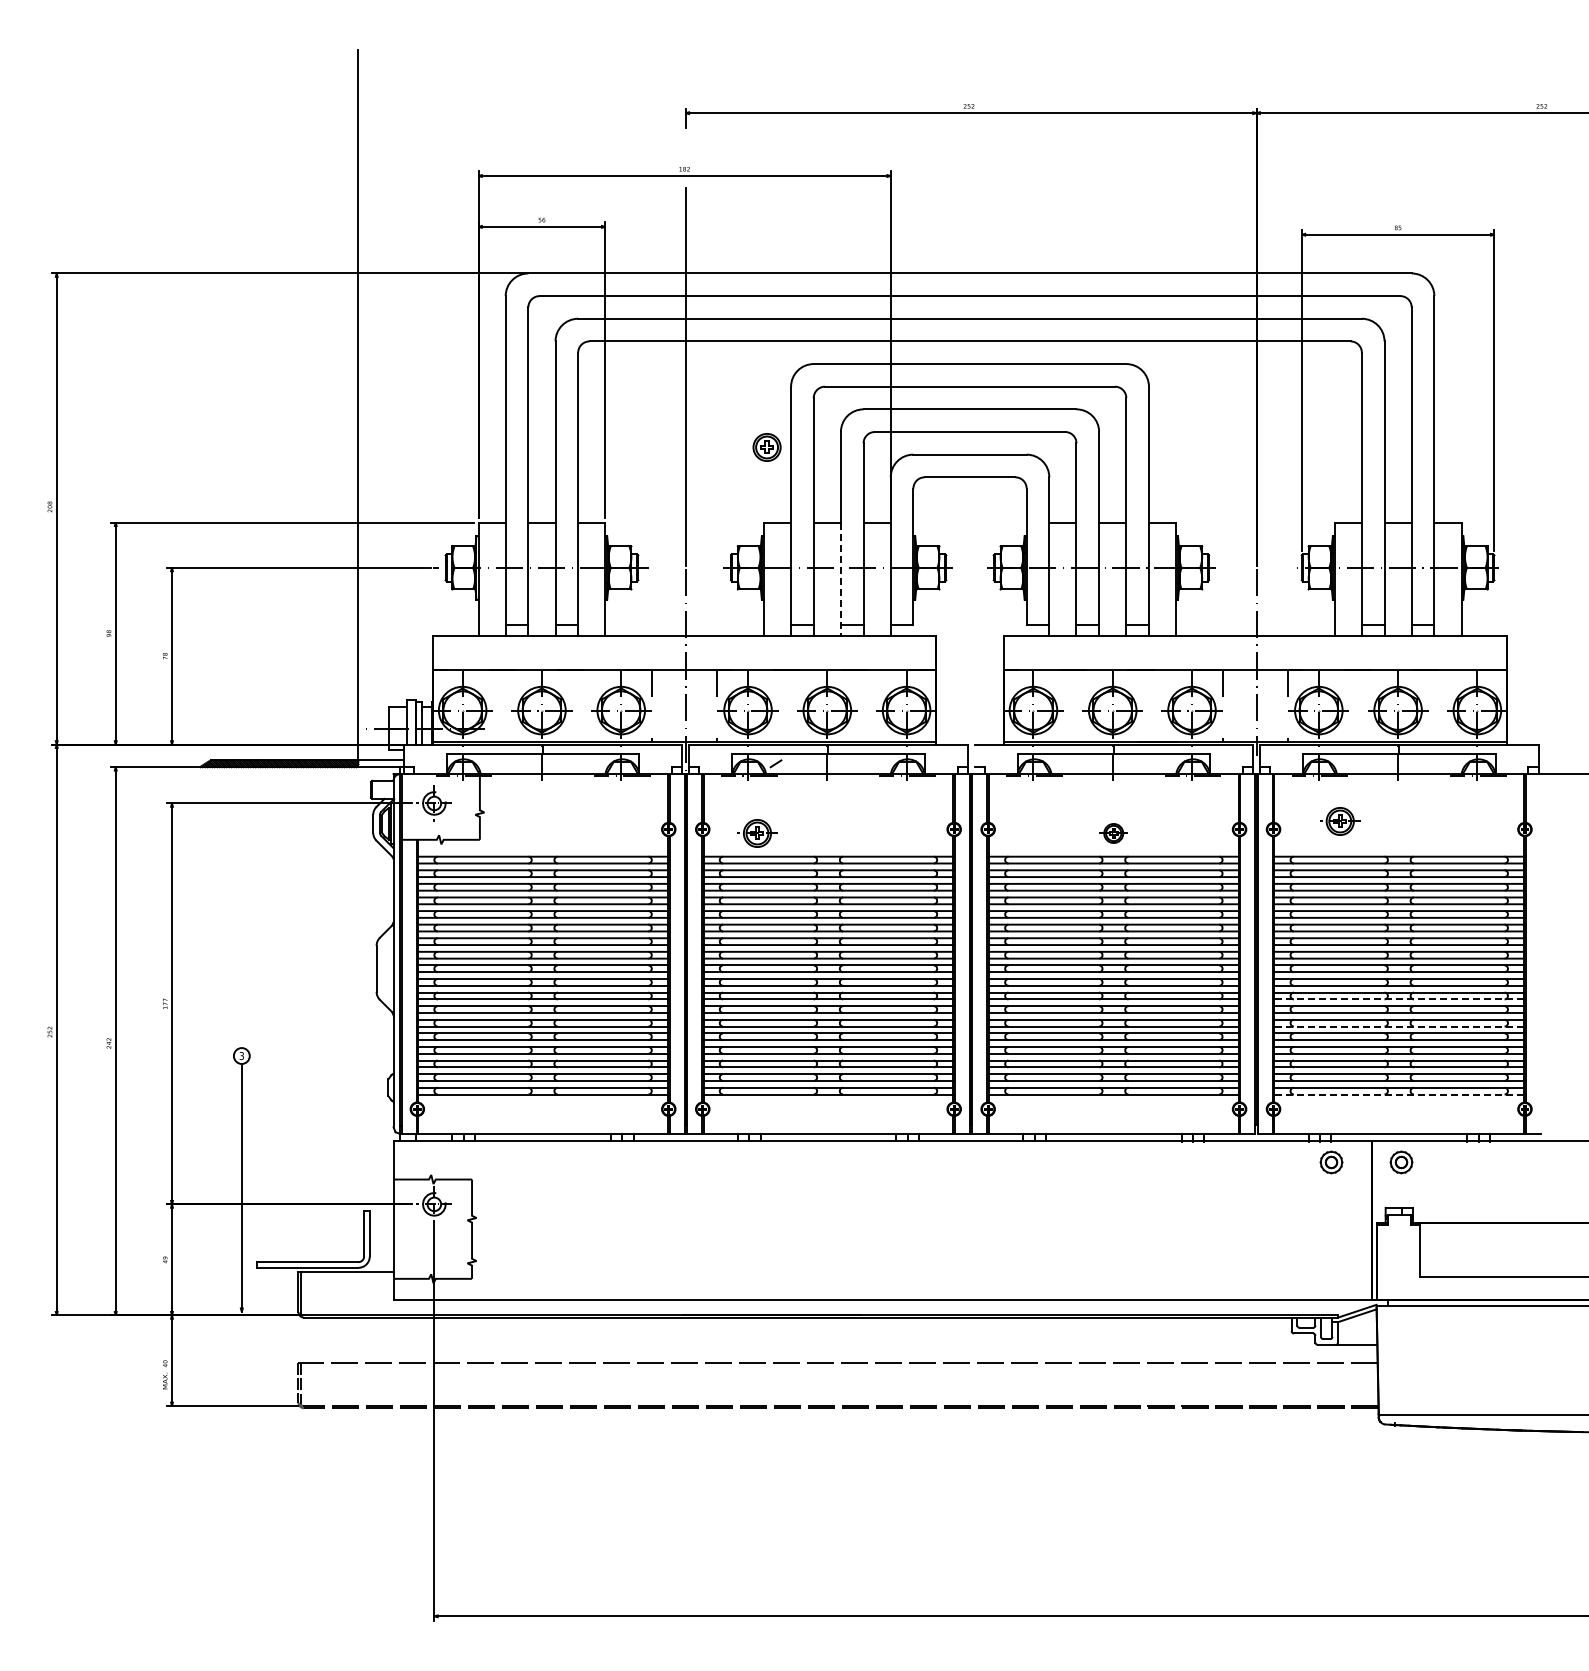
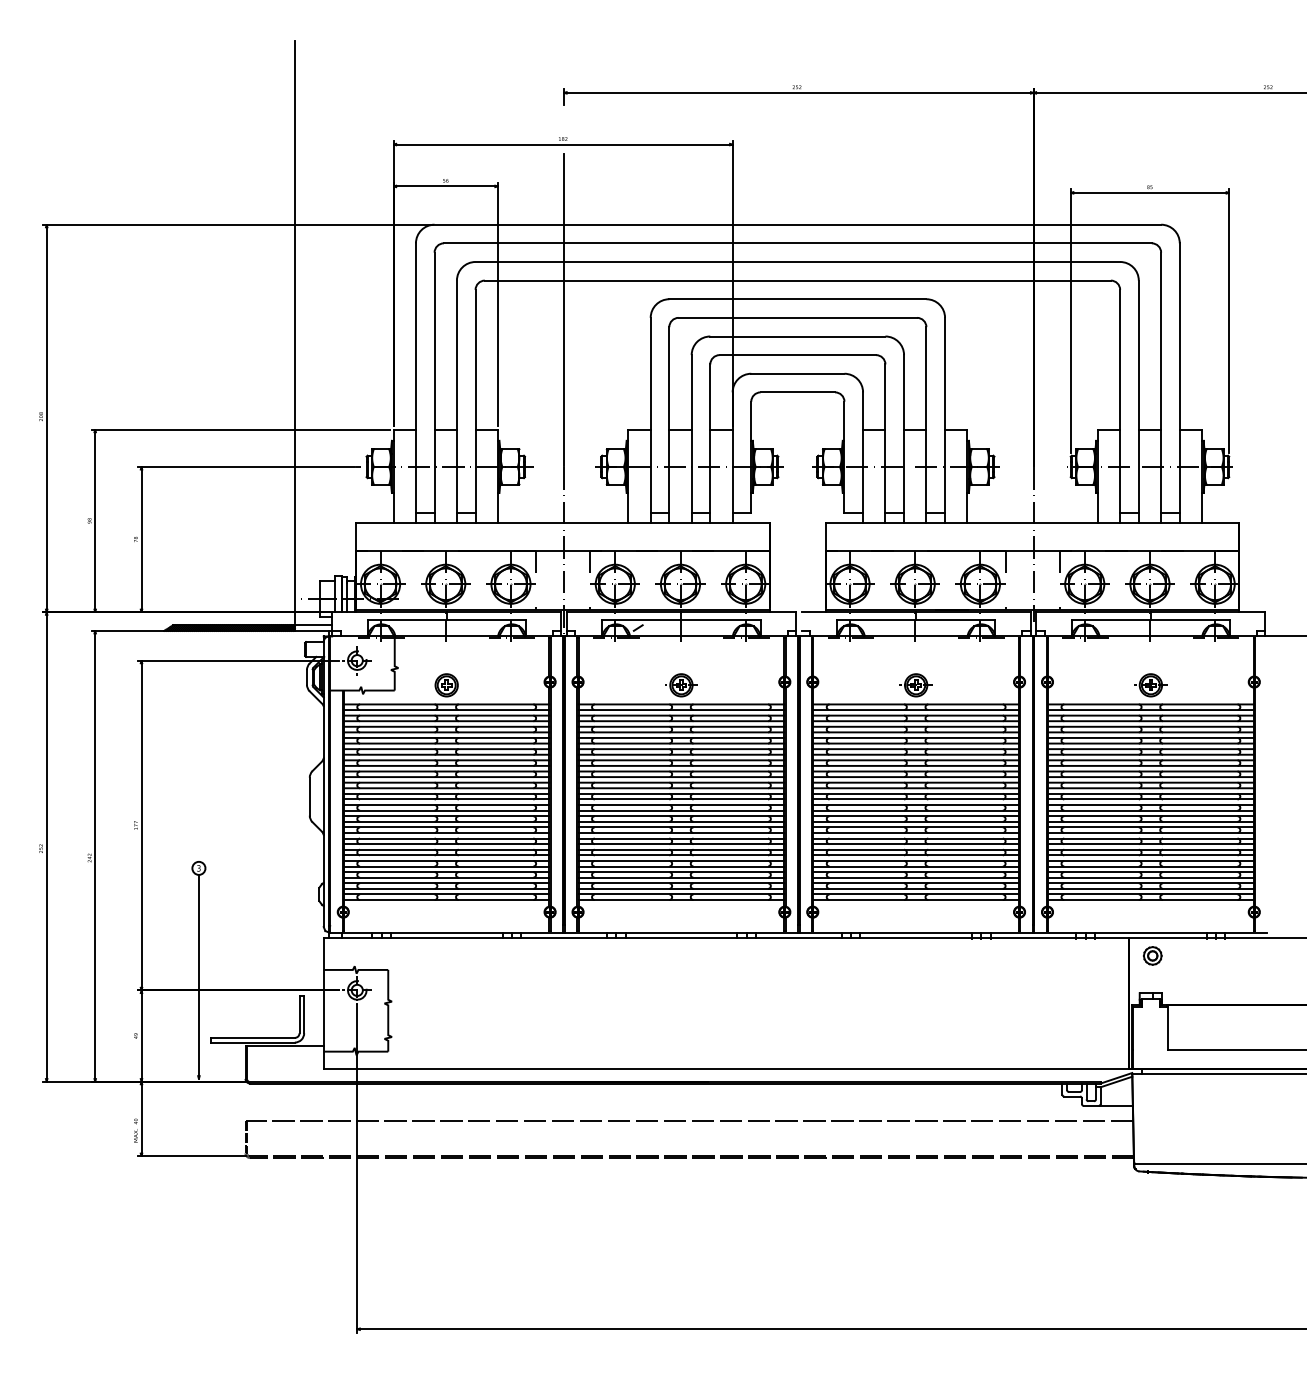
part: (766, 447) -> (446, 685), moved
line: (840, 579) -> (691, 476), dashed -> solid
part: (1340, 821) -> (1151, 685), moved
part: (757, 833) -> (681, 685), moved
part: (1113, 833) -> (915, 685), size x1.43
line: (1399, 999) -> (1151, 821), dashed -> solid
line: (1399, 1026) -> (1151, 844), dashed -> solid
line: (1399, 1094) -> (1151, 900), dashed -> solid
part: (1331, 1162) -> (1095, 955), removed

